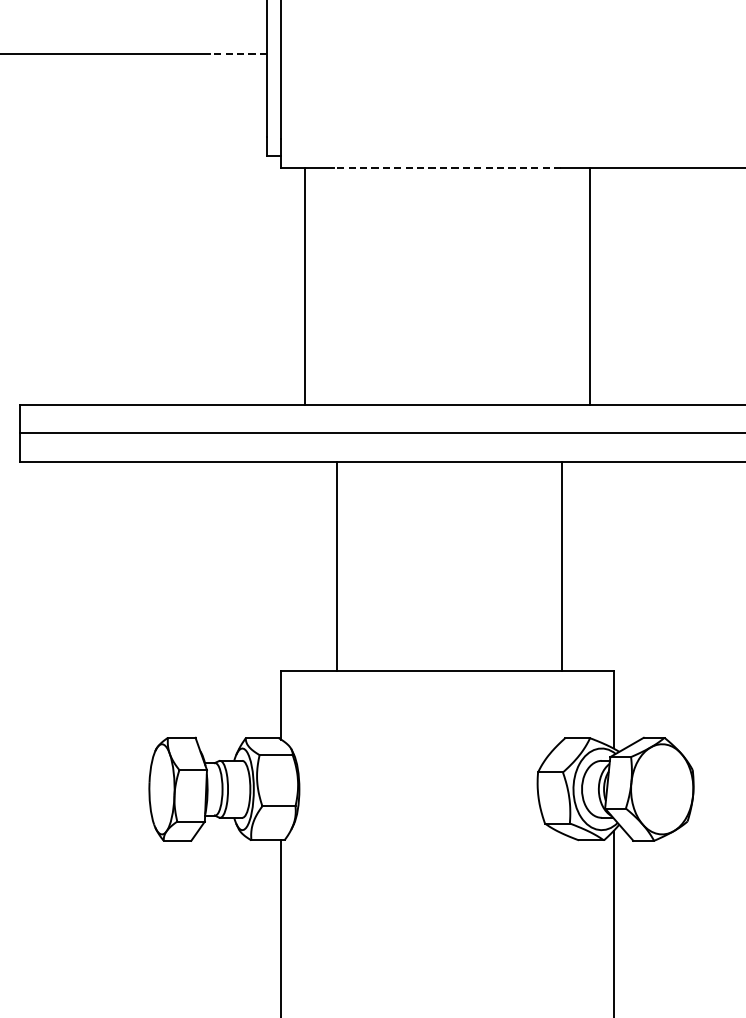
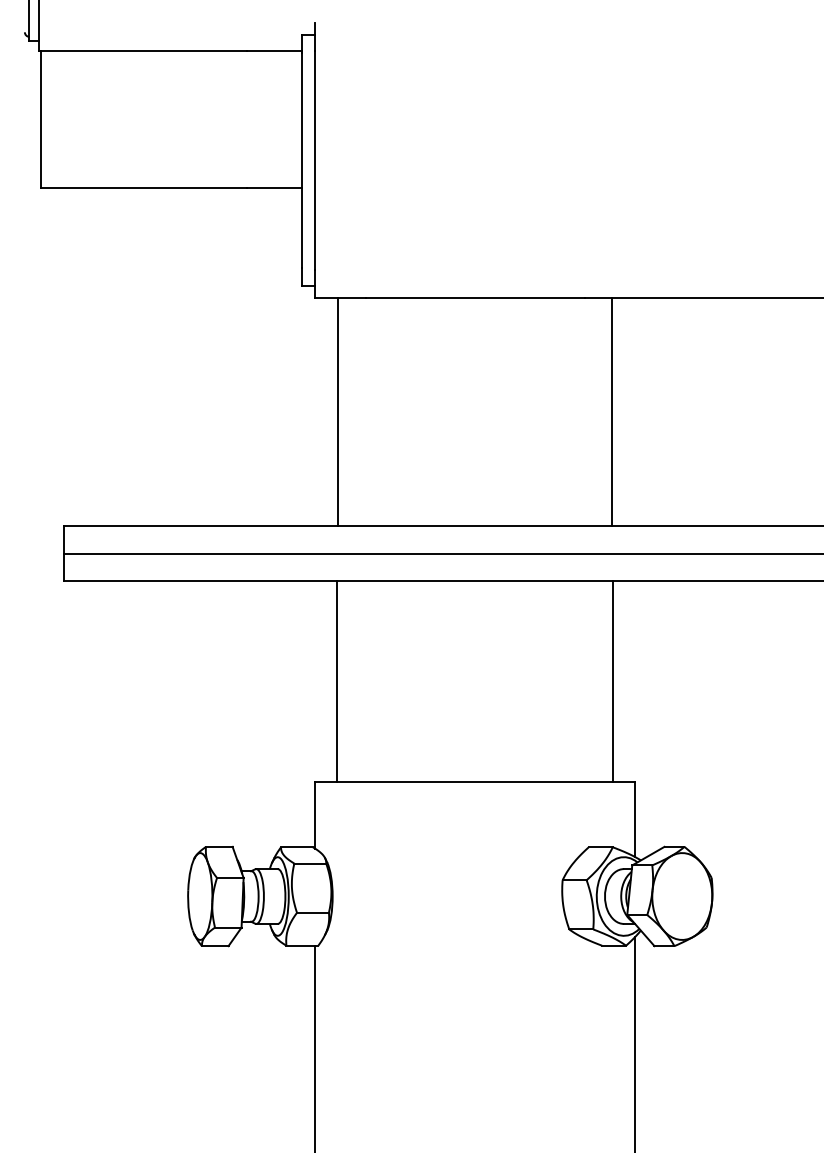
line: (237, 53) -> (273, 187), dashed -> solid
line: (447, 167) -> (475, 297), dashed -> solid
line: (336, 566) -> (337, 681), moved
line: (562, 566) -> (613, 681), moved

